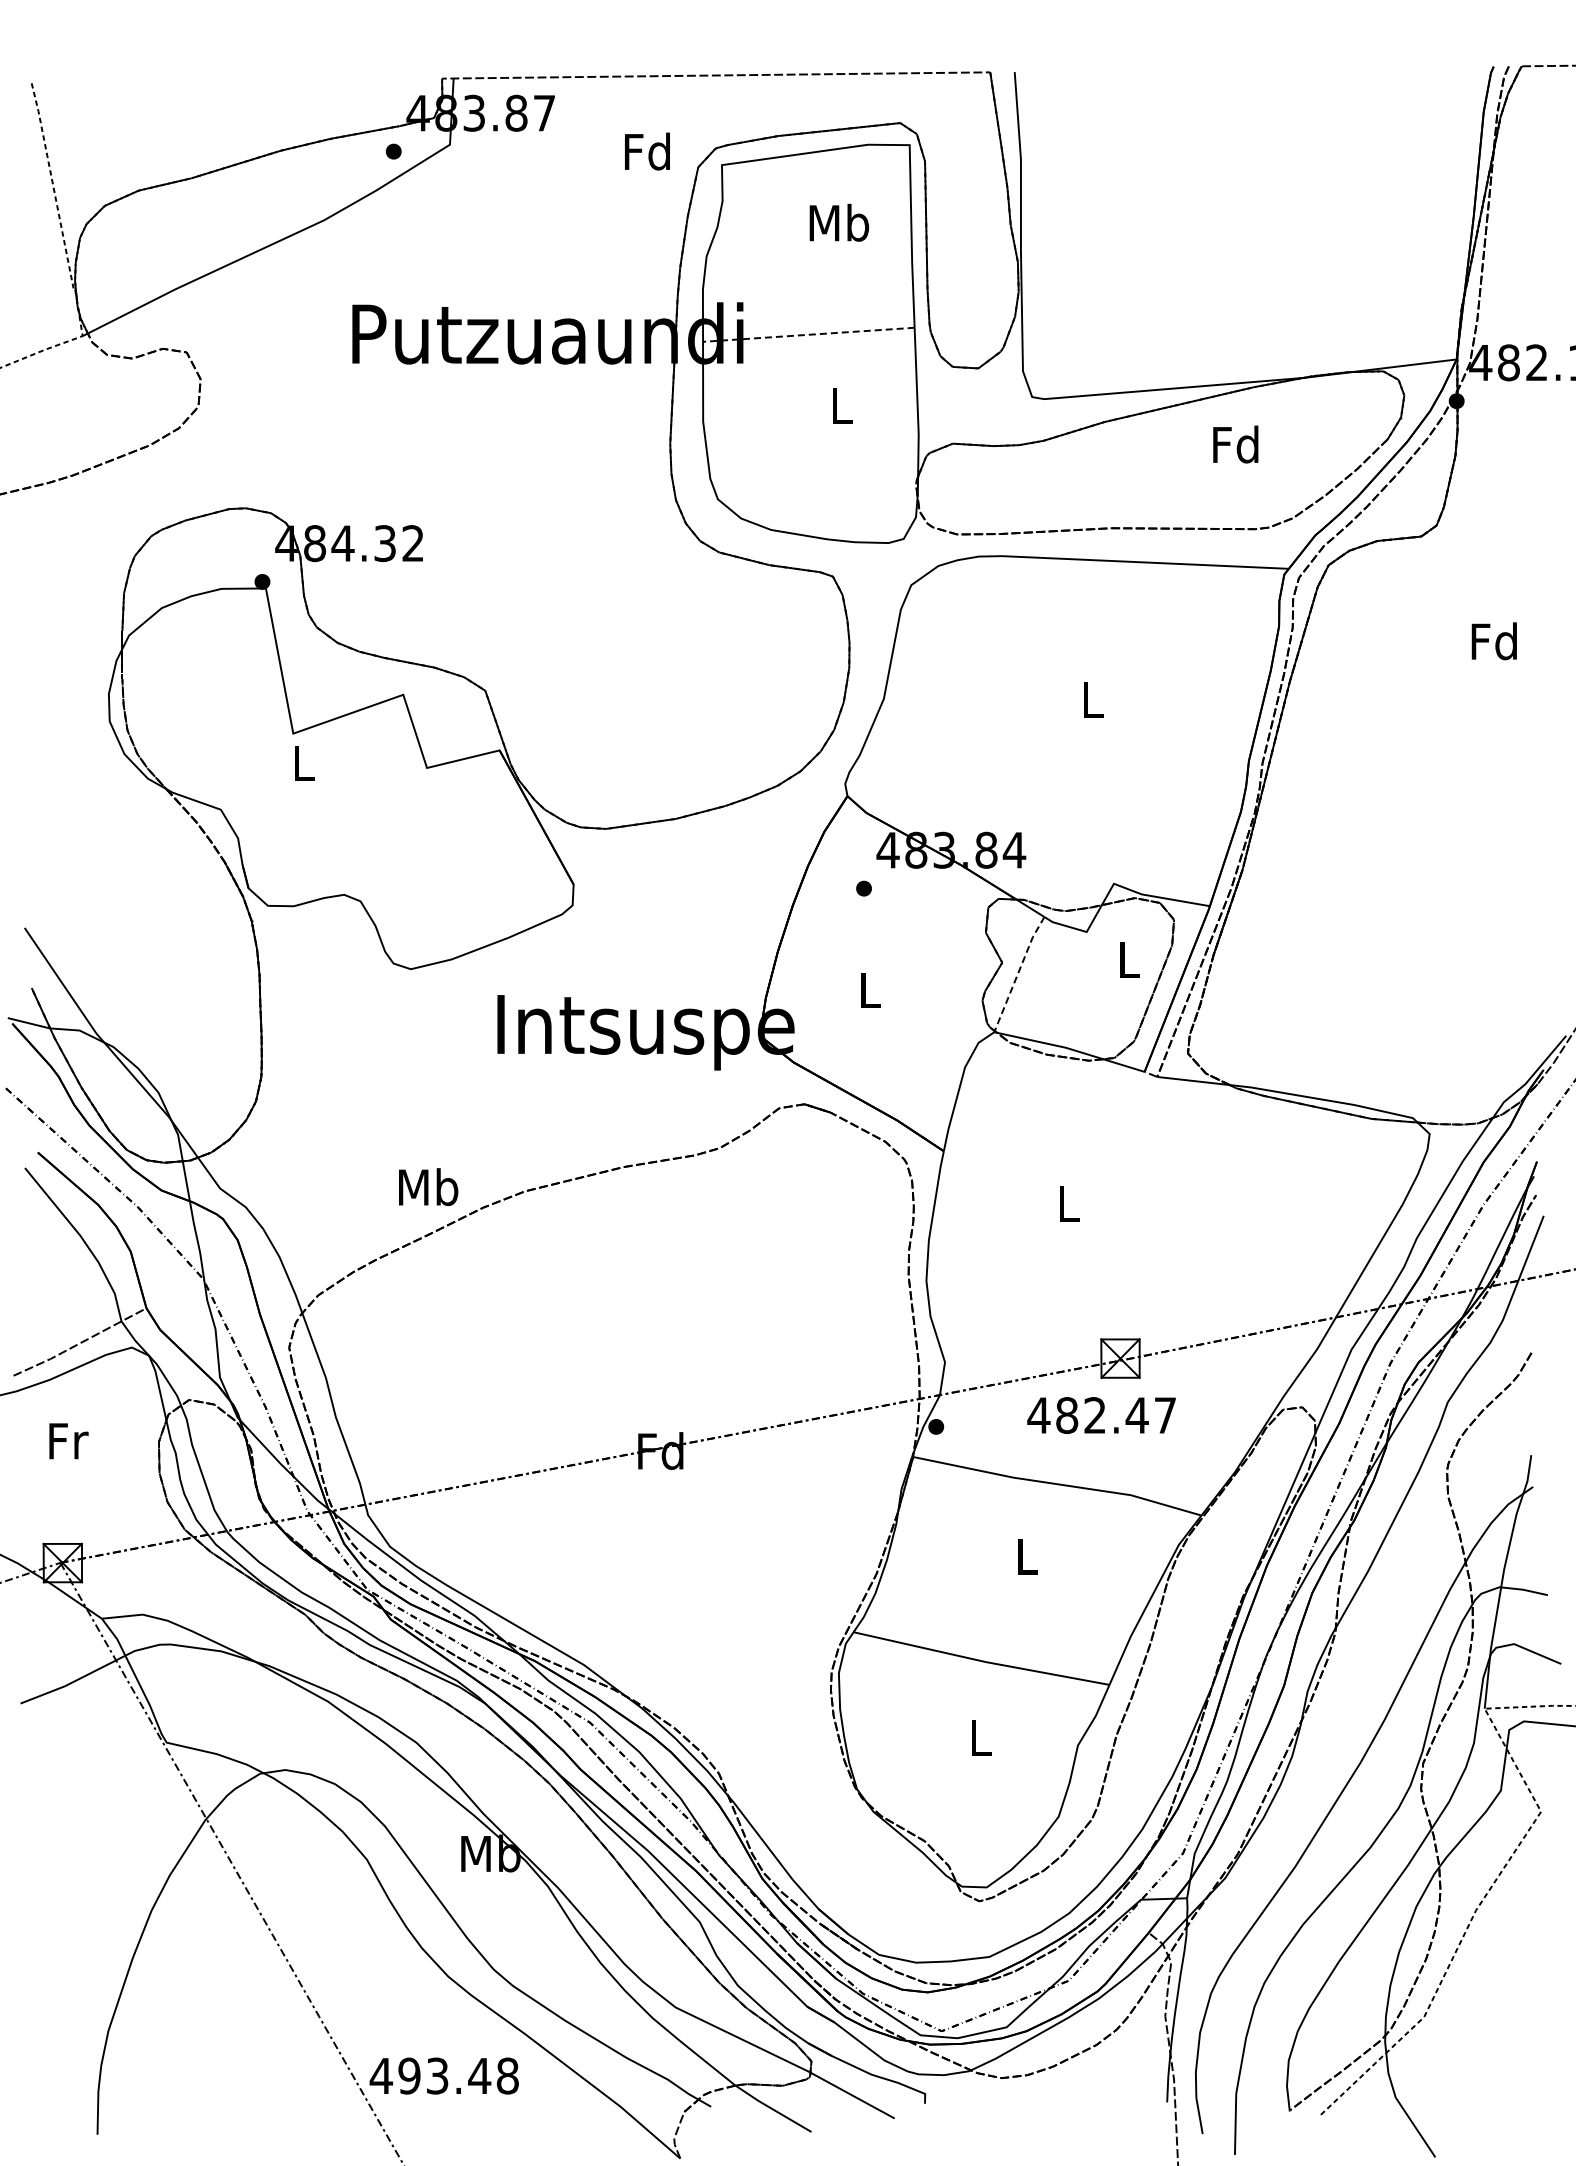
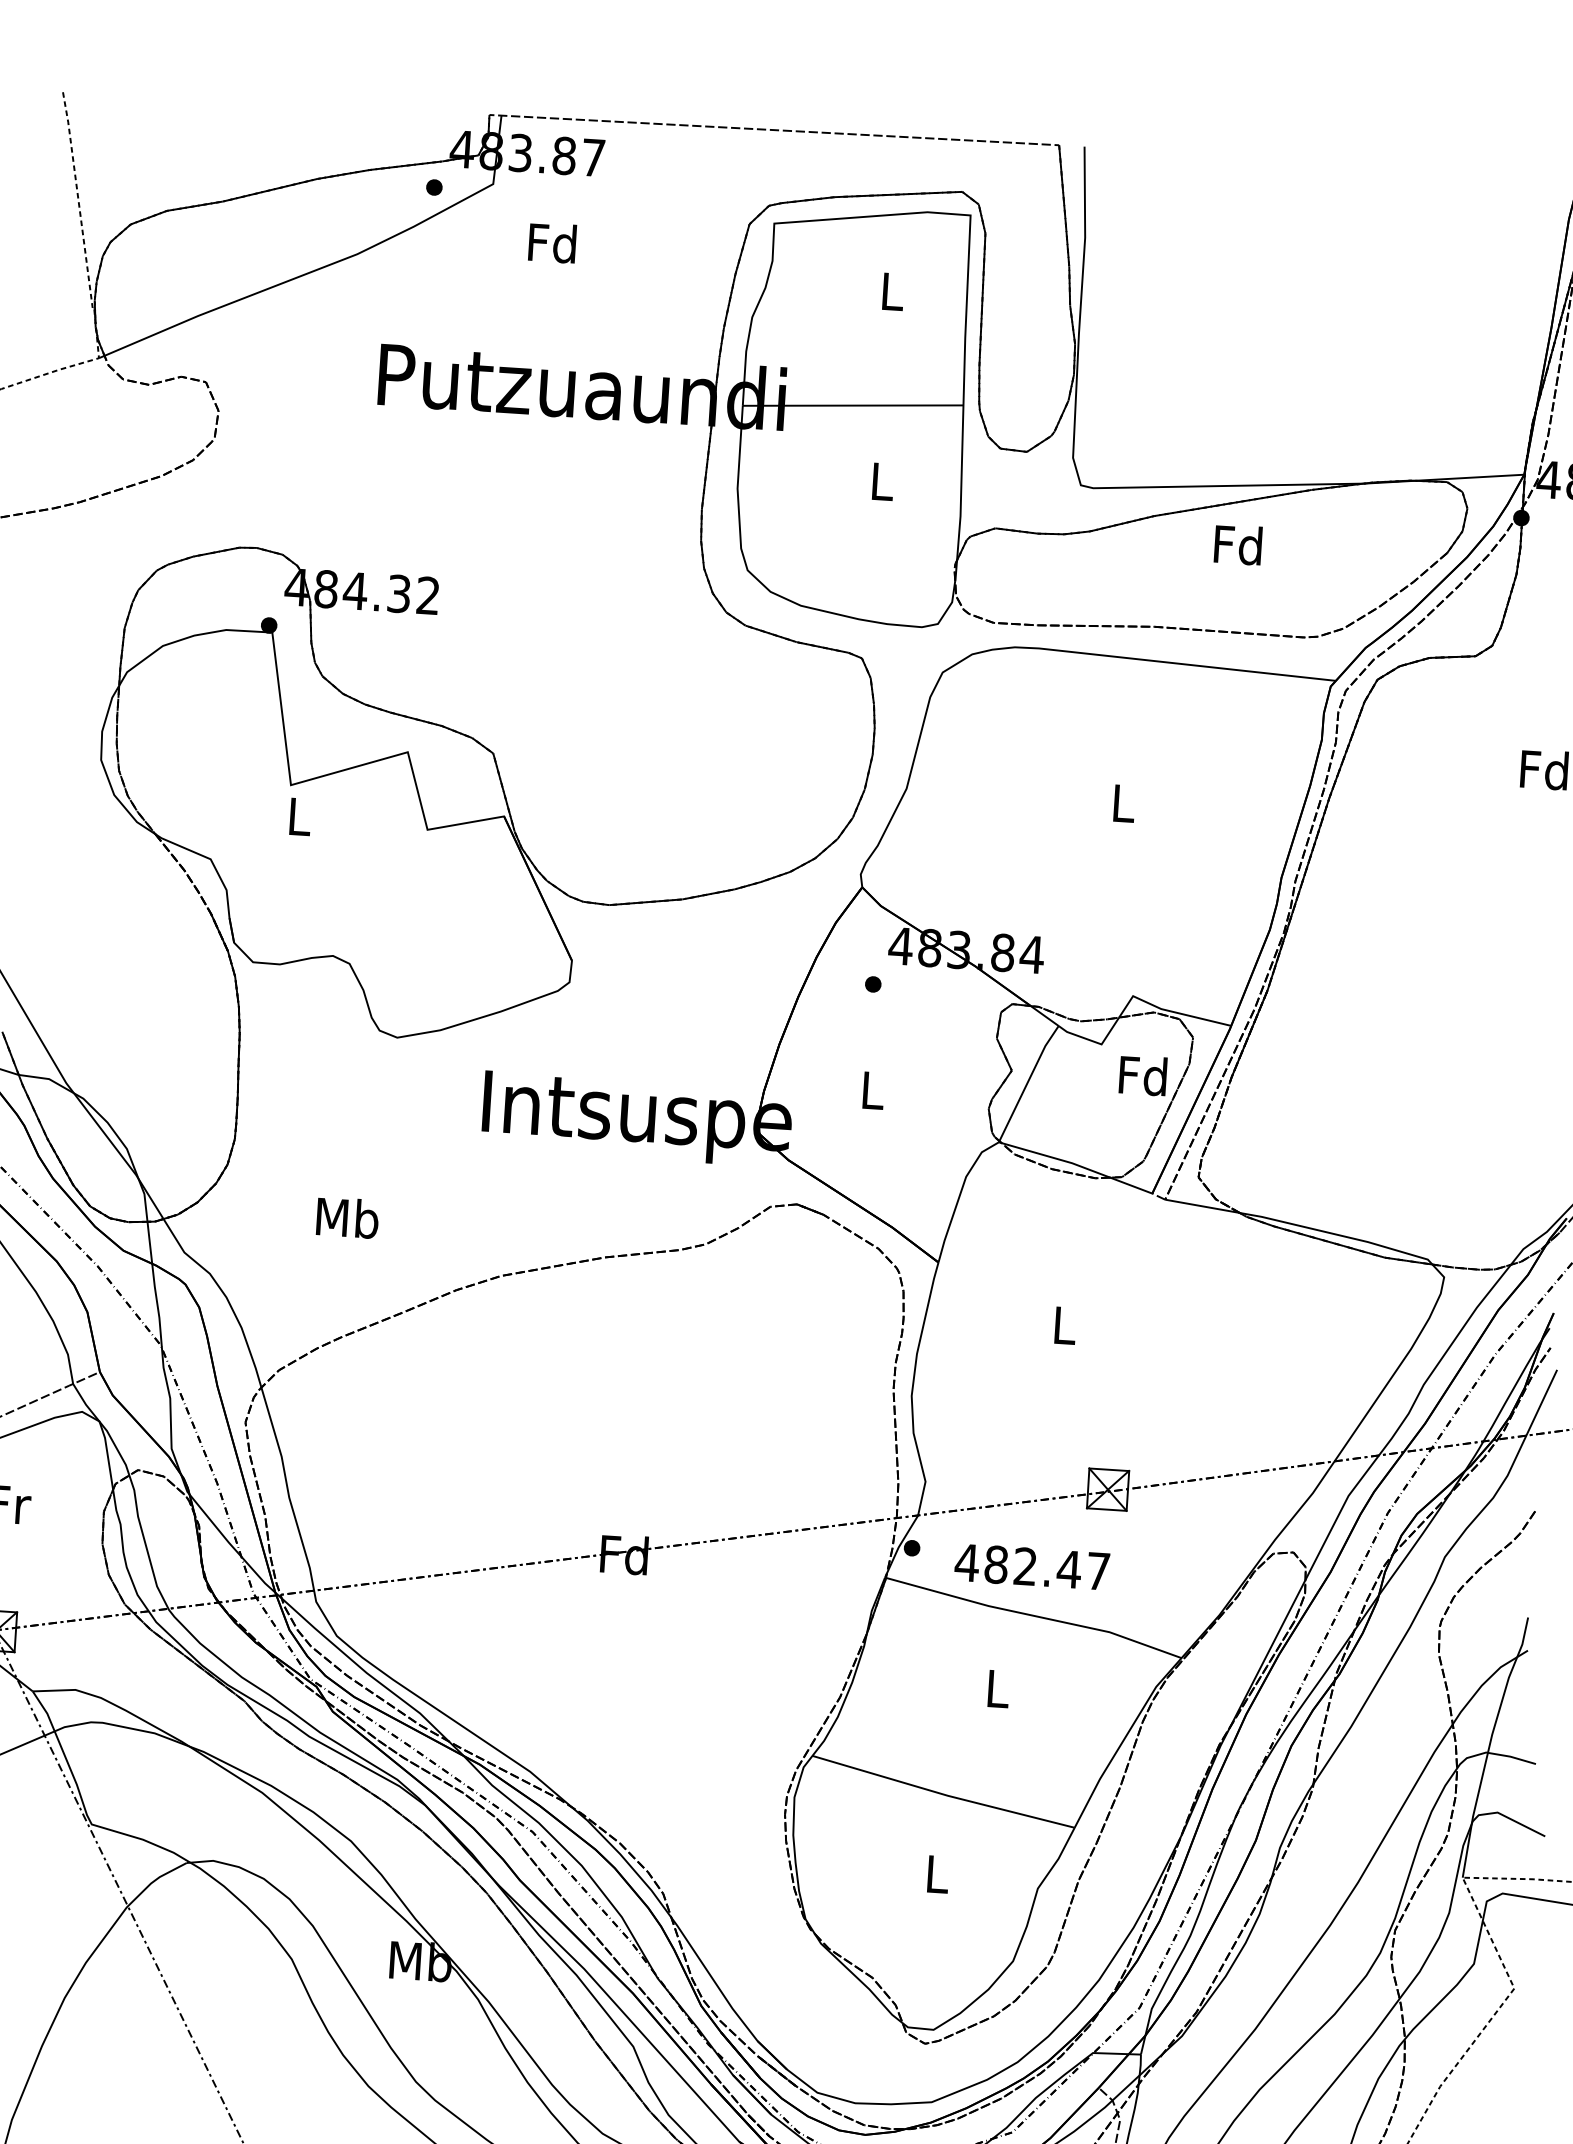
text: (647, 151) -> (552, 242), moved
text: (839, 222) -> (892, 291), Mb -> L
line: (808, 334) -> (852, 405), dashed -> solid
text: (1235, 444) -> (1237, 544), moved
text: (1128, 959) -> (1143, 1075), L -> Fd
line: (1018, 972) -> (1028, 1081), dashed -> solid
text: (428, 1187) -> (347, 1218), moved
text: (1101, 1415) -> (1032, 1567), moved

